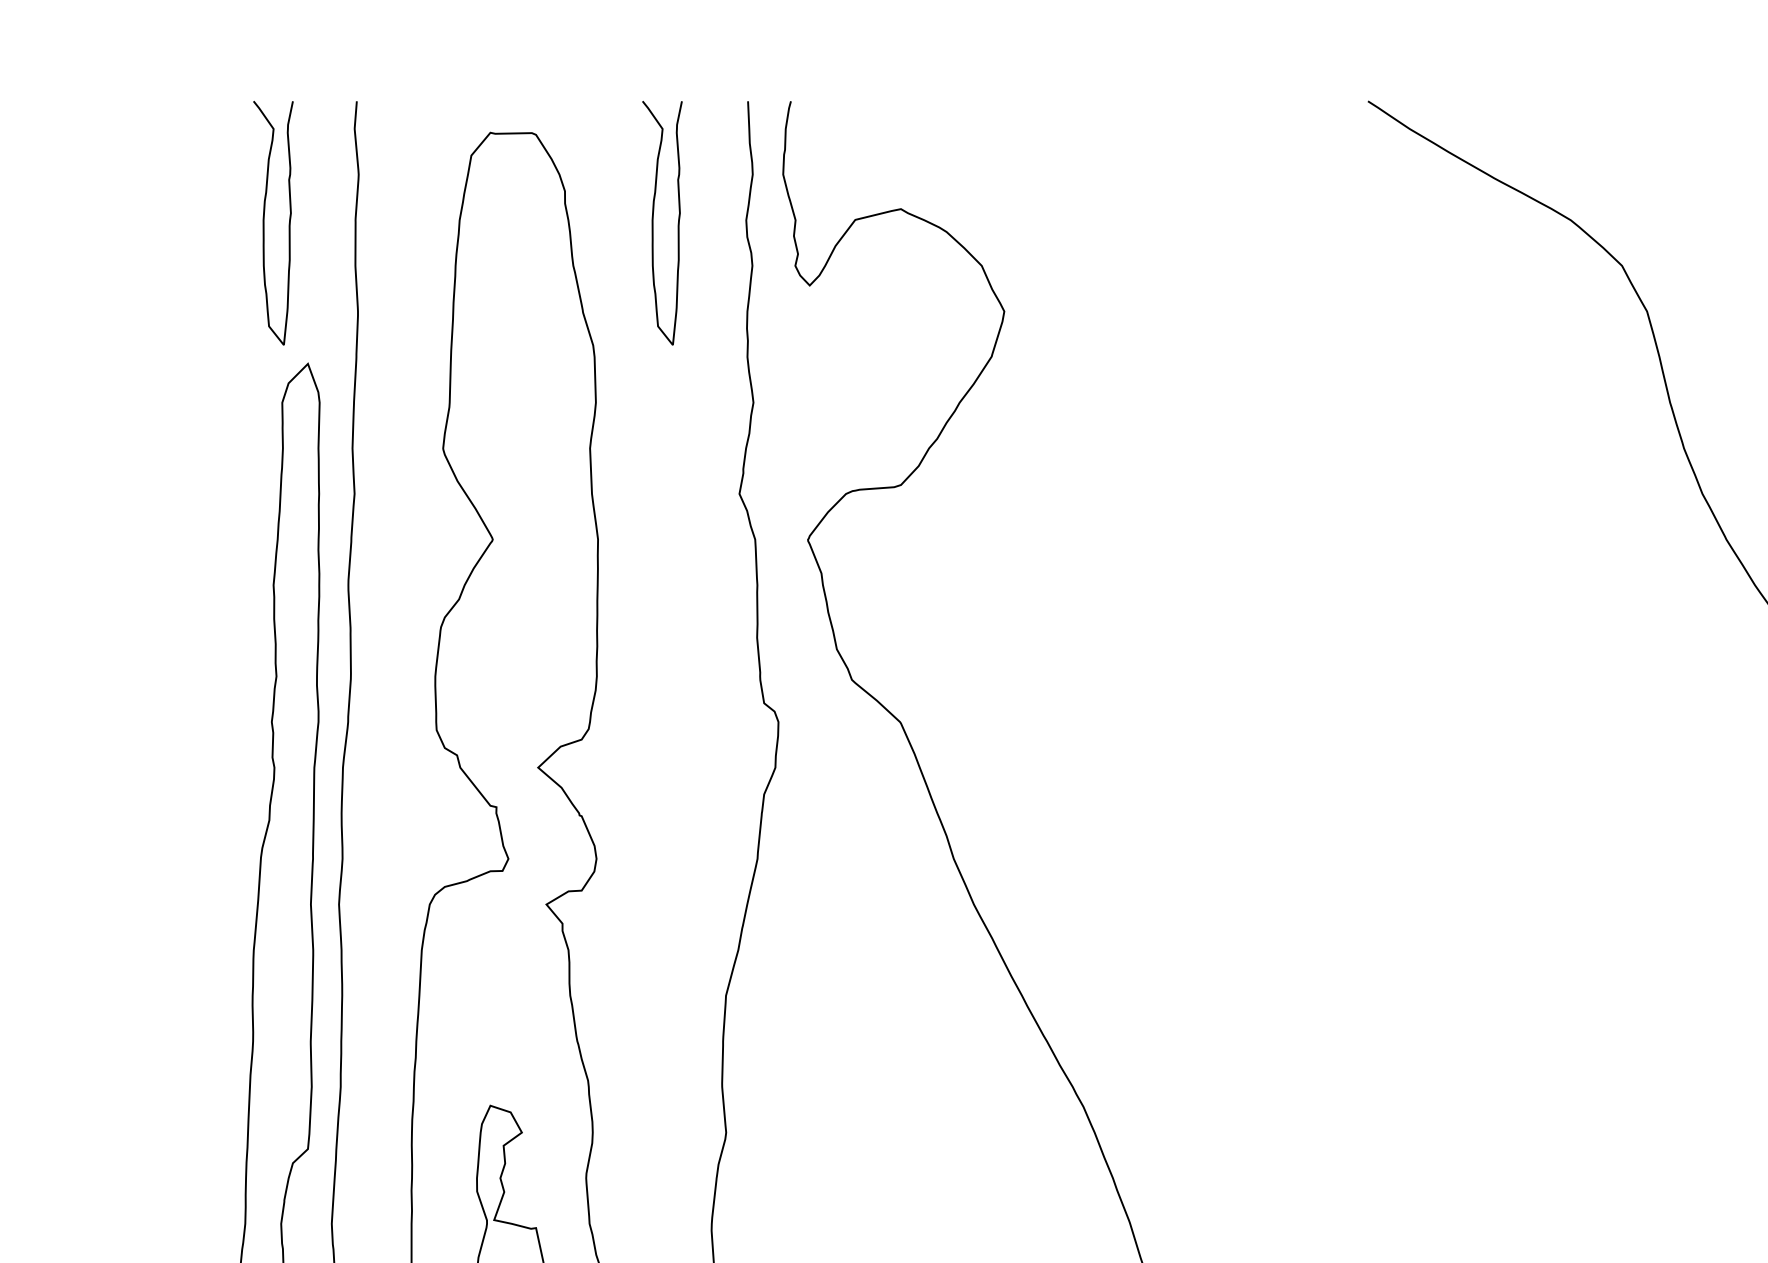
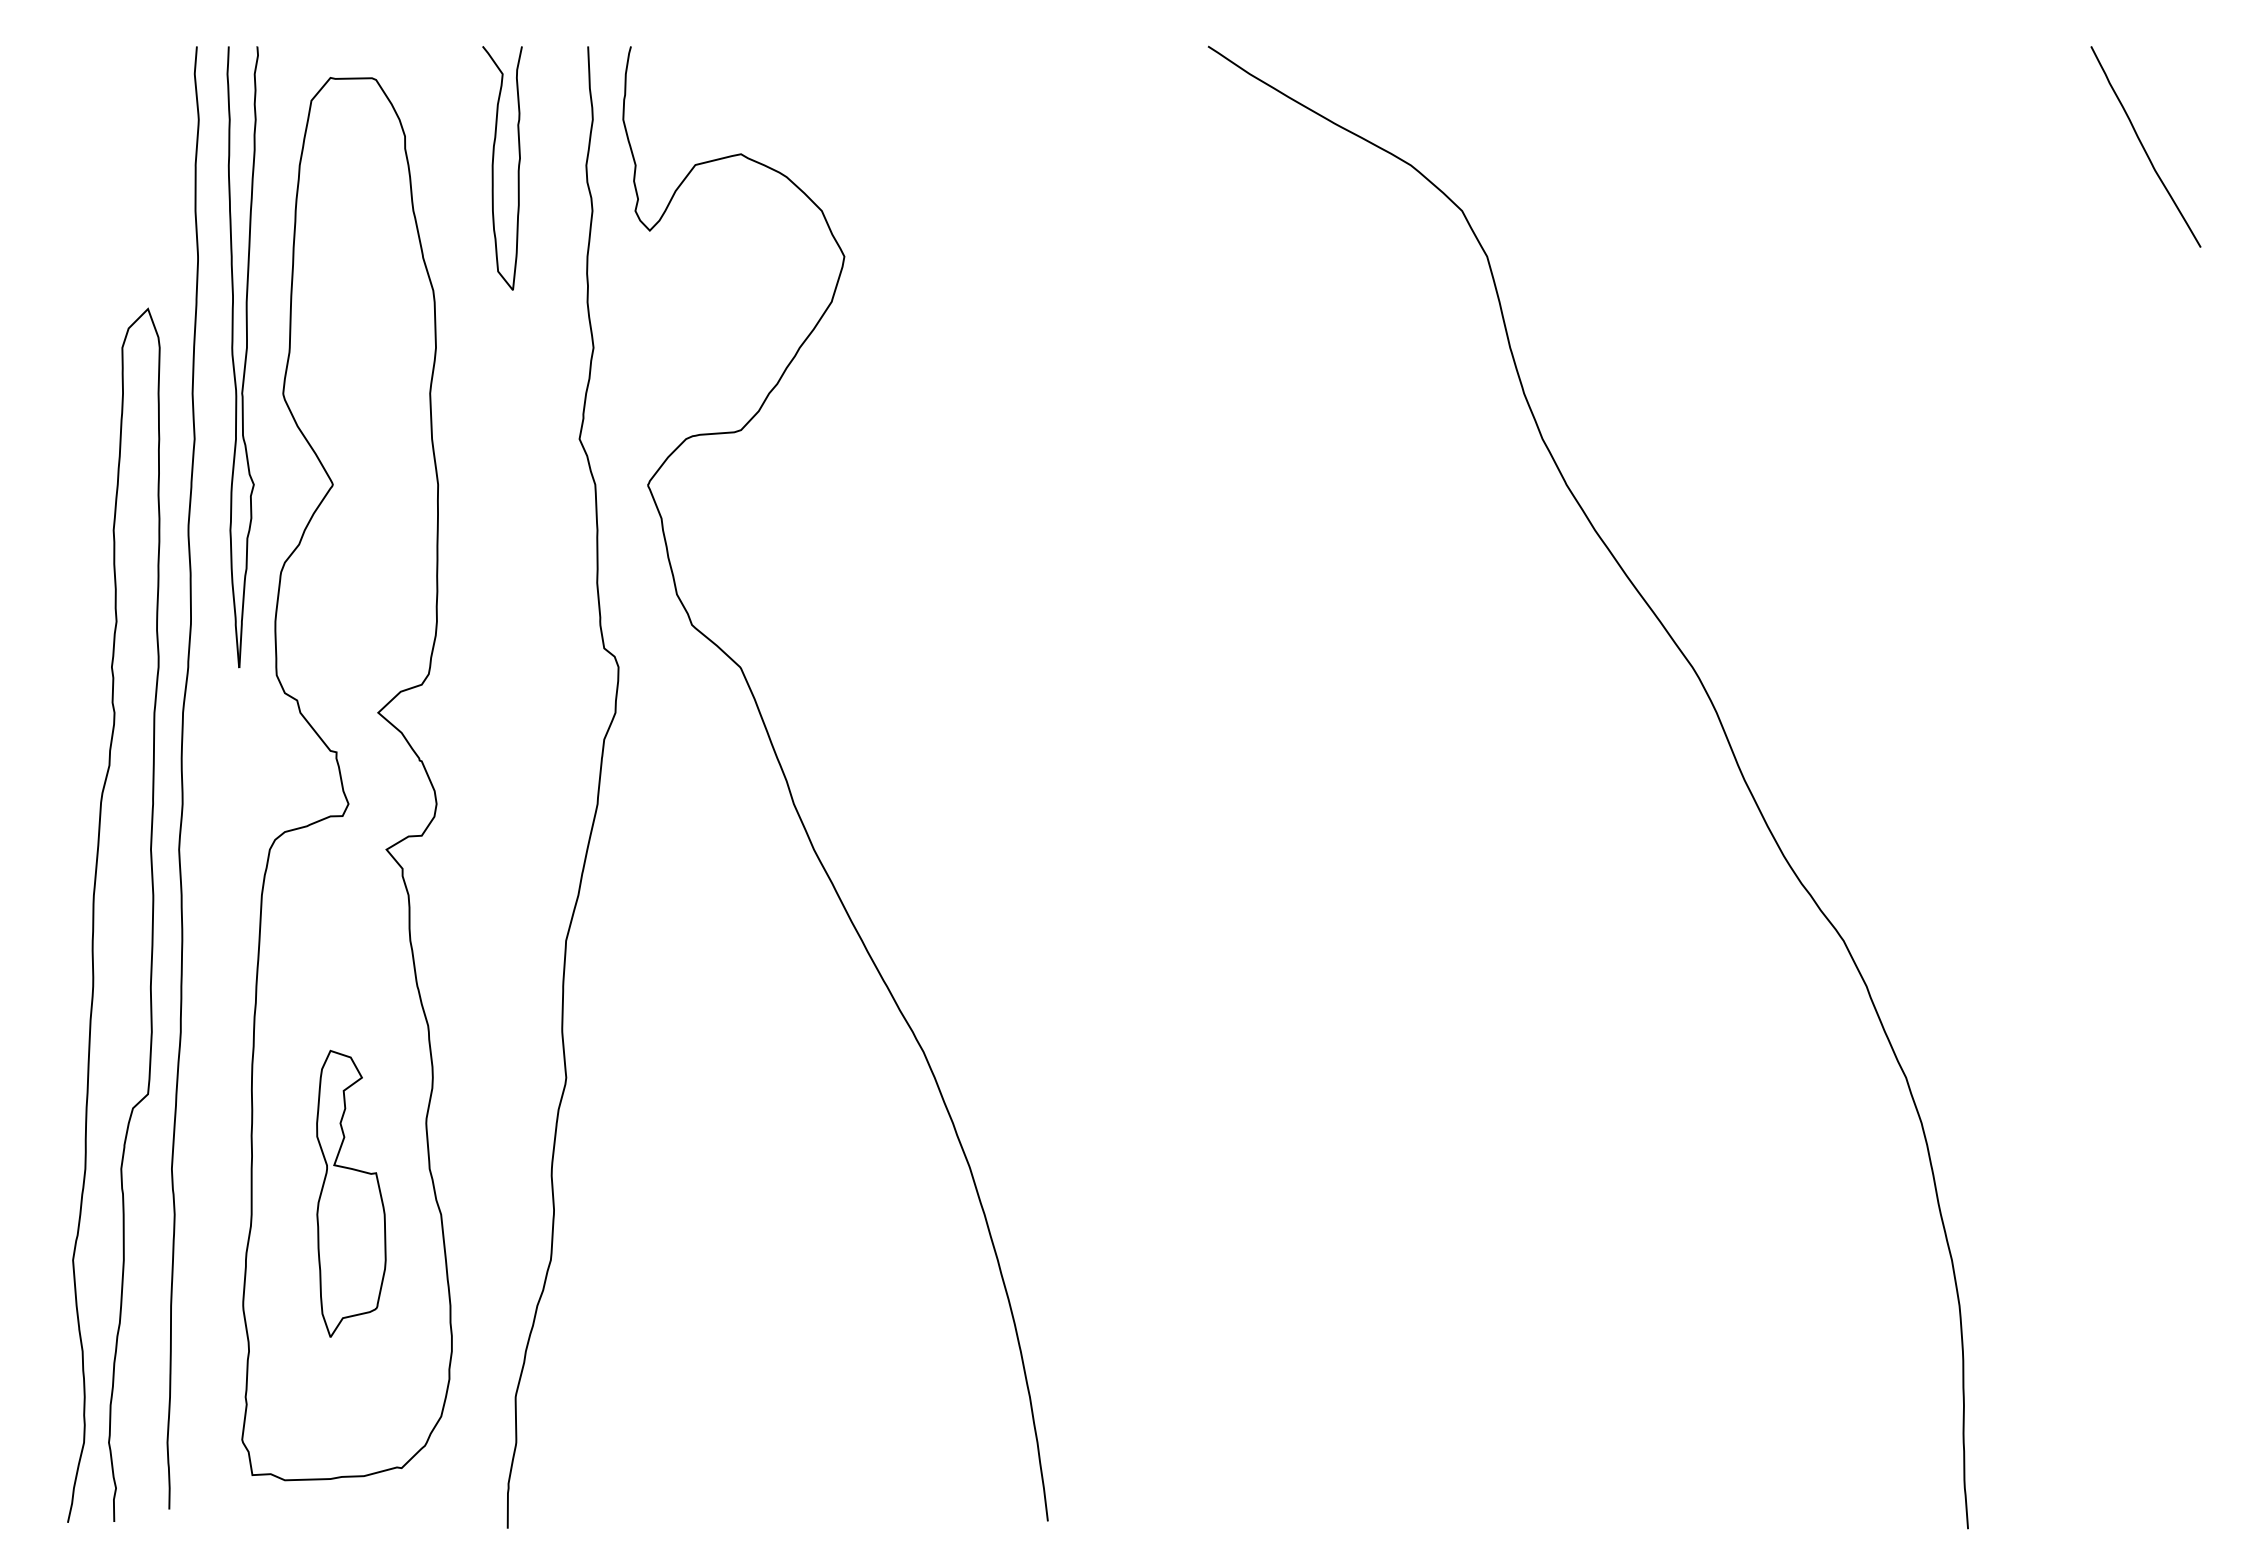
curve: (264, 223) -> (104, 168), removed
part: (402, 412) -> (242, 357), added

